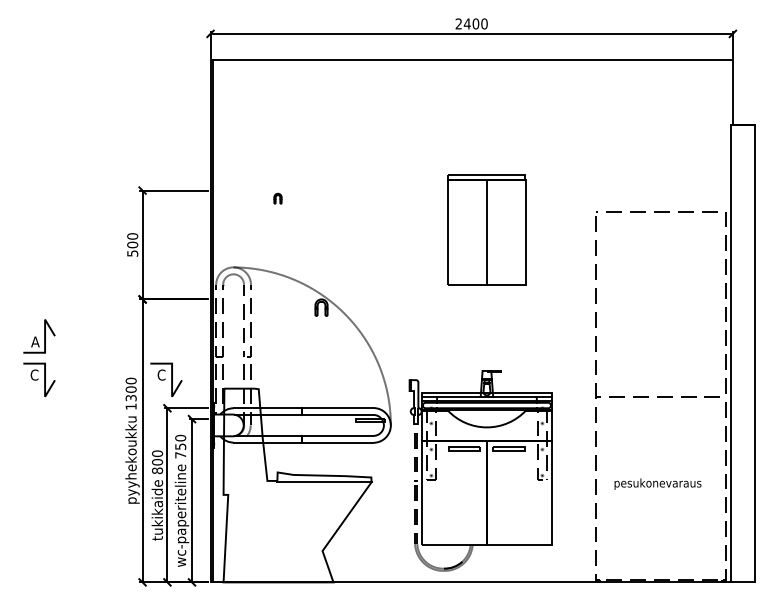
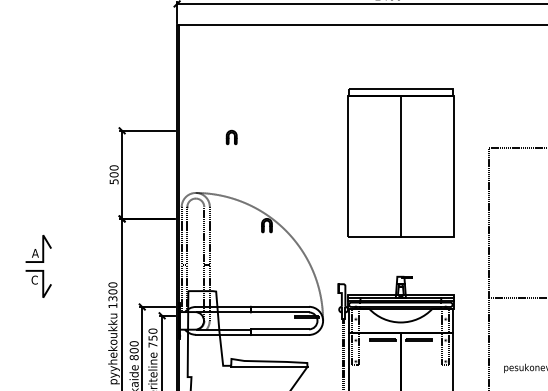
part: (277, 198) -> (231, 137), size x1.67
part: (486, 229) -> (400, 162), size x1.67
part: (166, 379) -> (141, 283), removed

